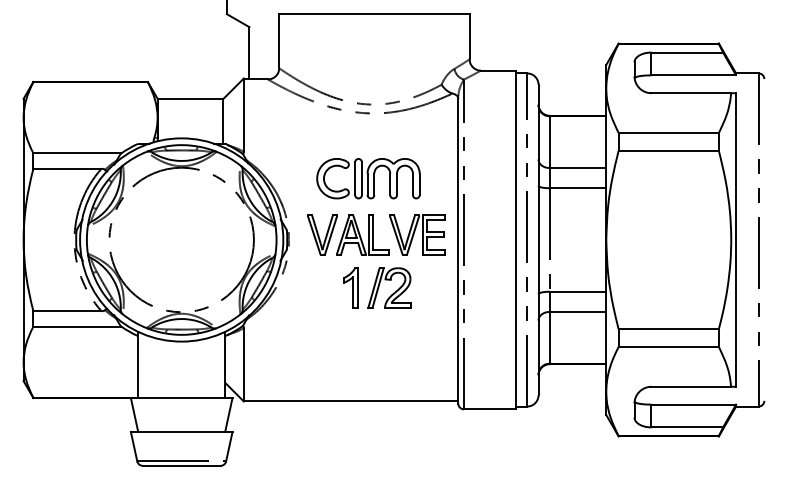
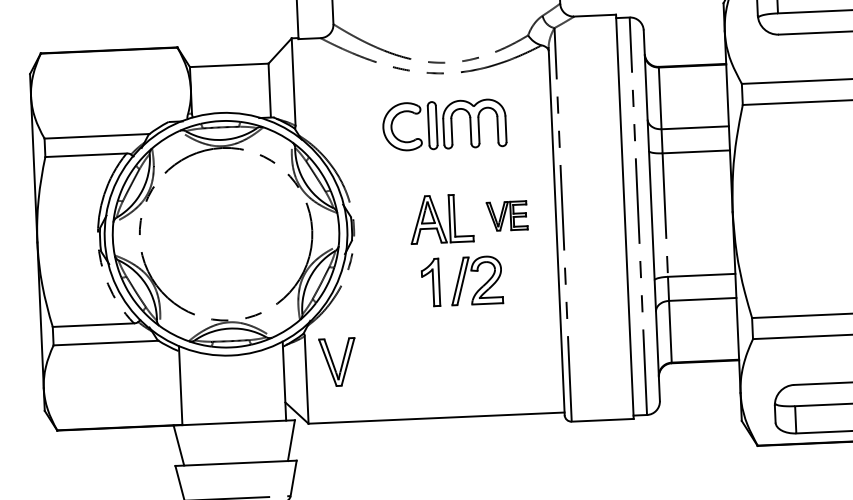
part: (368, 178) -> (444, 124), moved
part: (322, 234) -> (337, 361), moved
part: (417, 234) -> (507, 215), size x0.6

